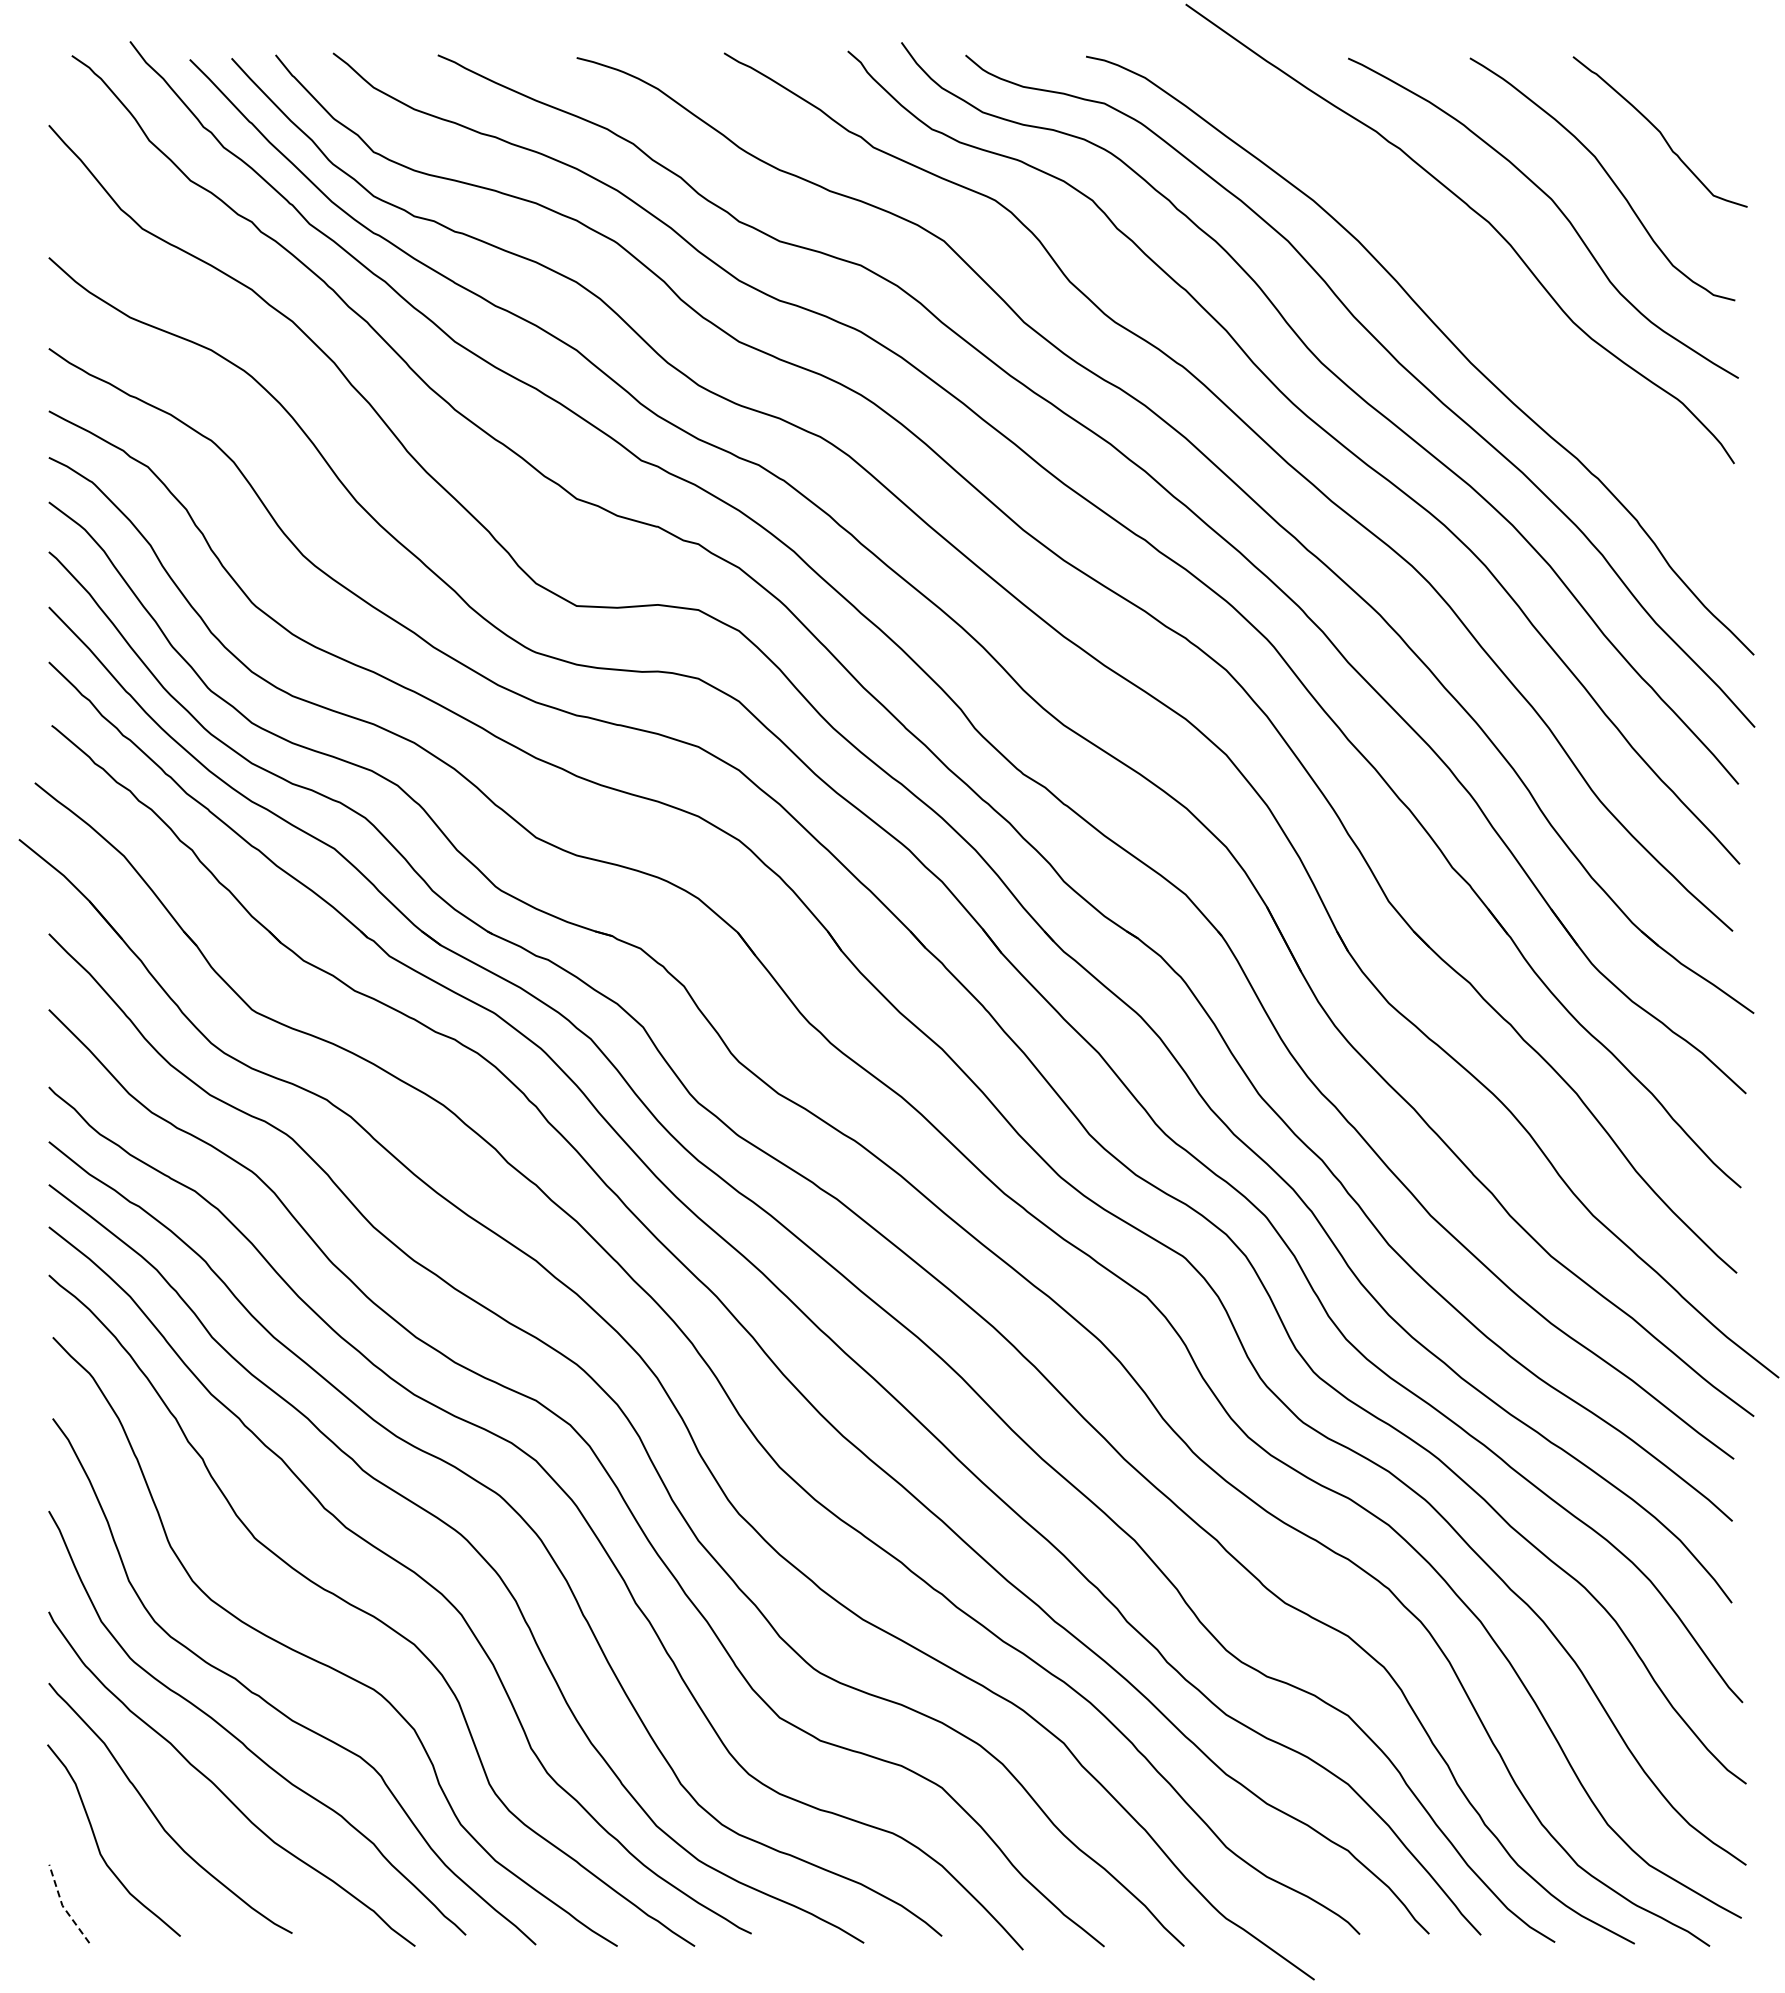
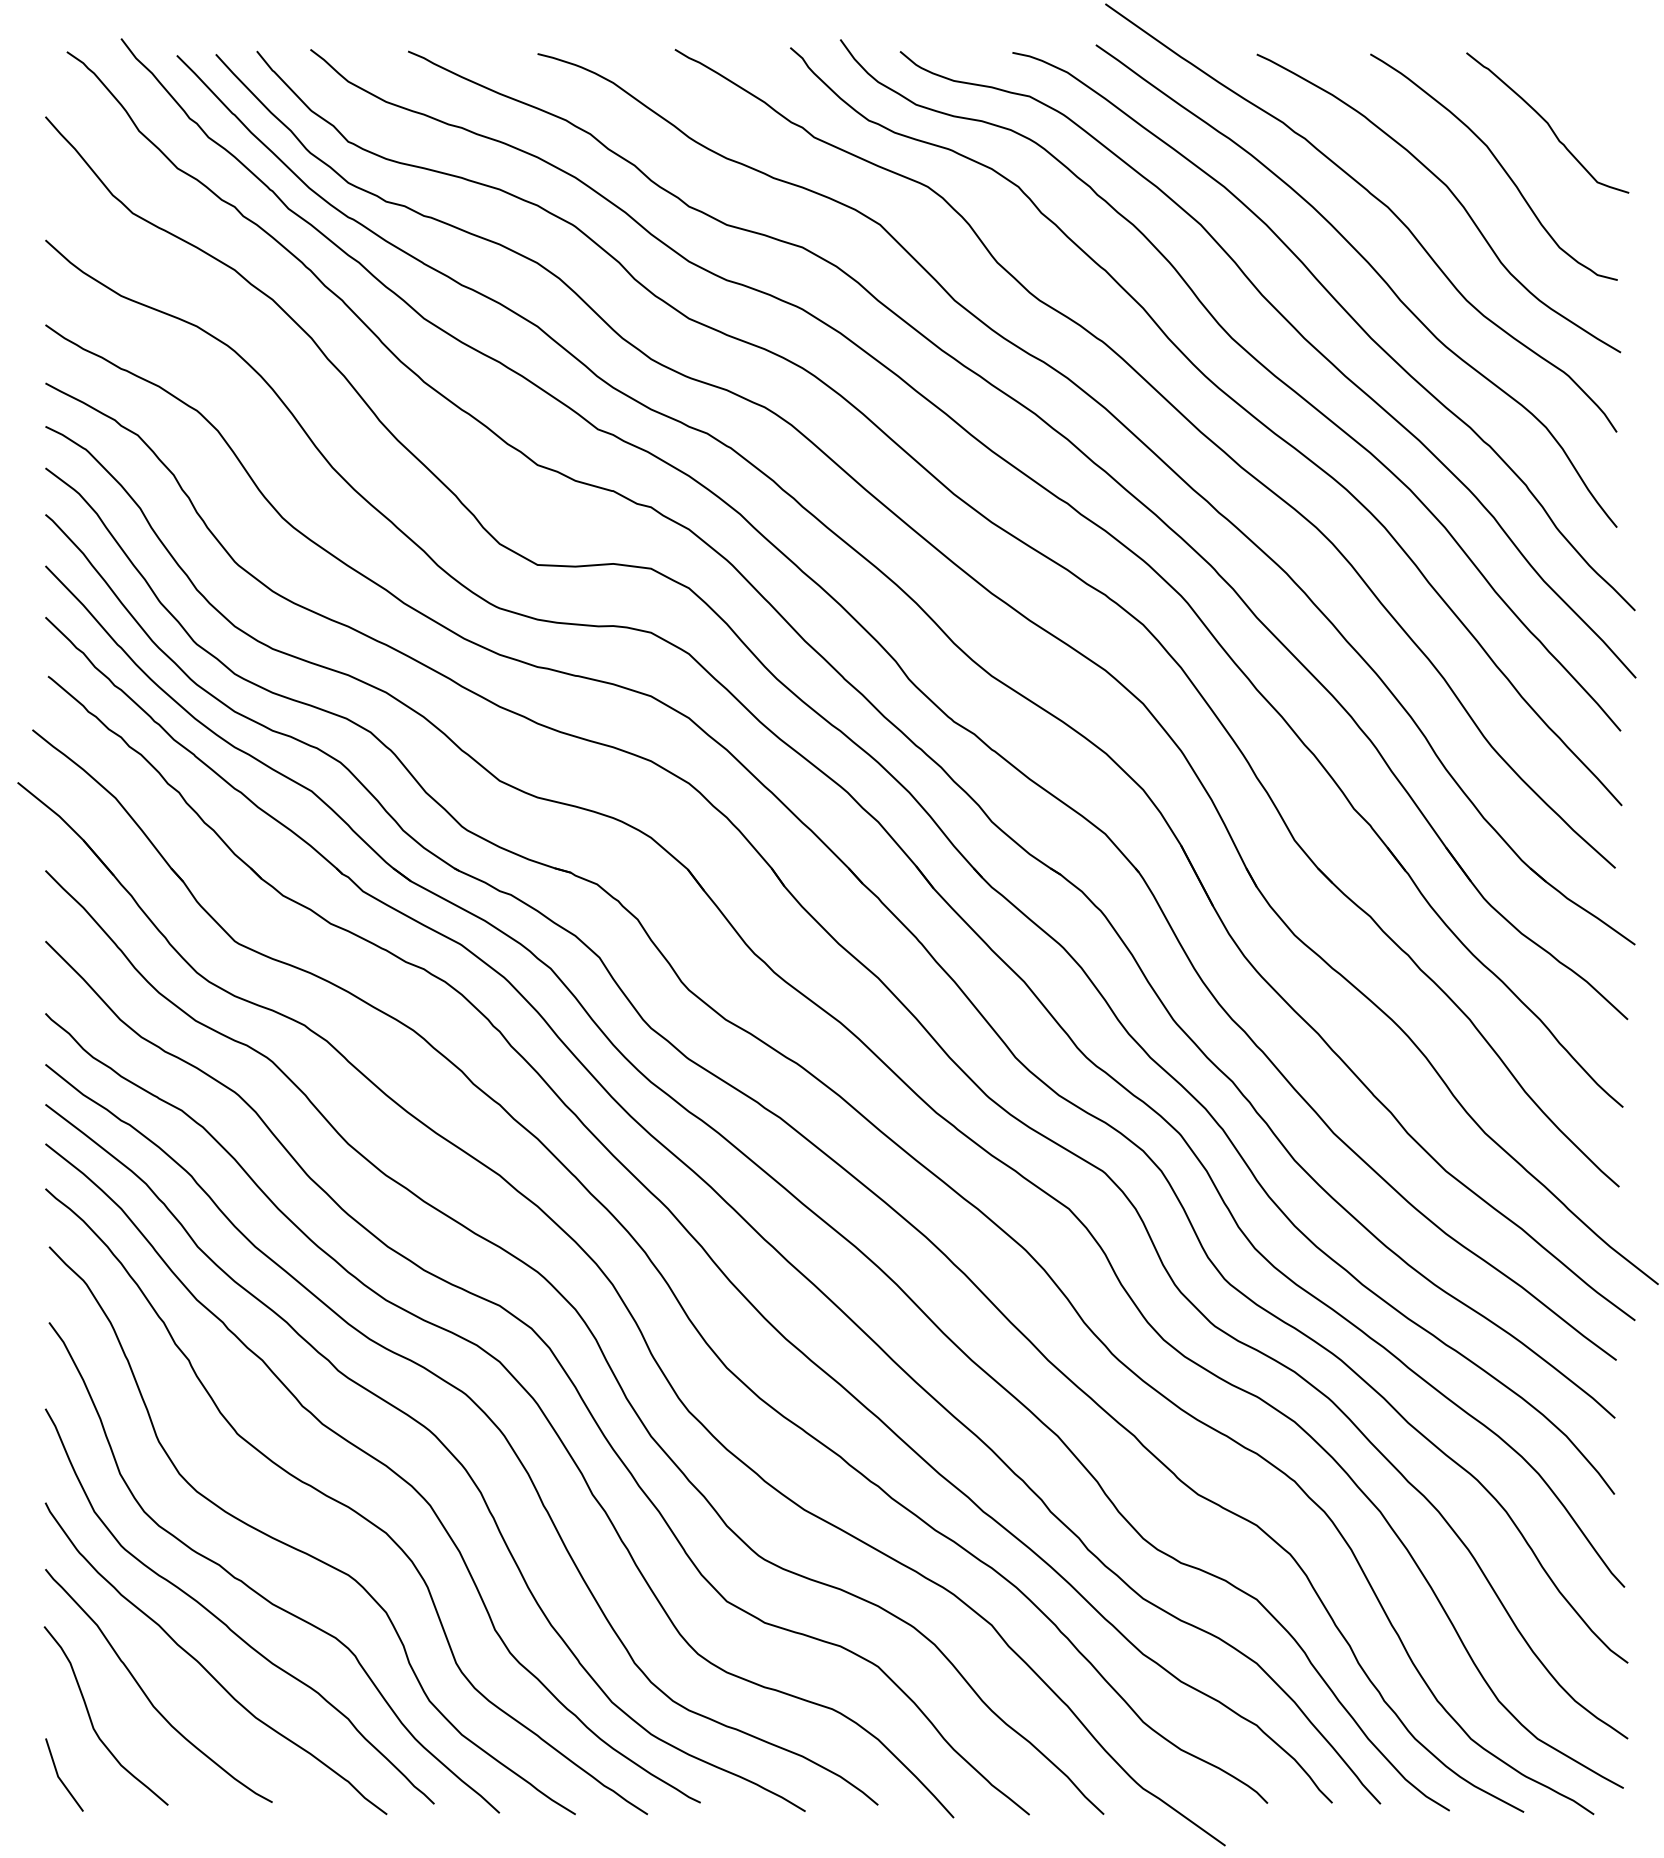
curve: (1474, 291) -> (1374, 271), added
line: (63, 1906) -> (59, 1777), dashed -> solid

